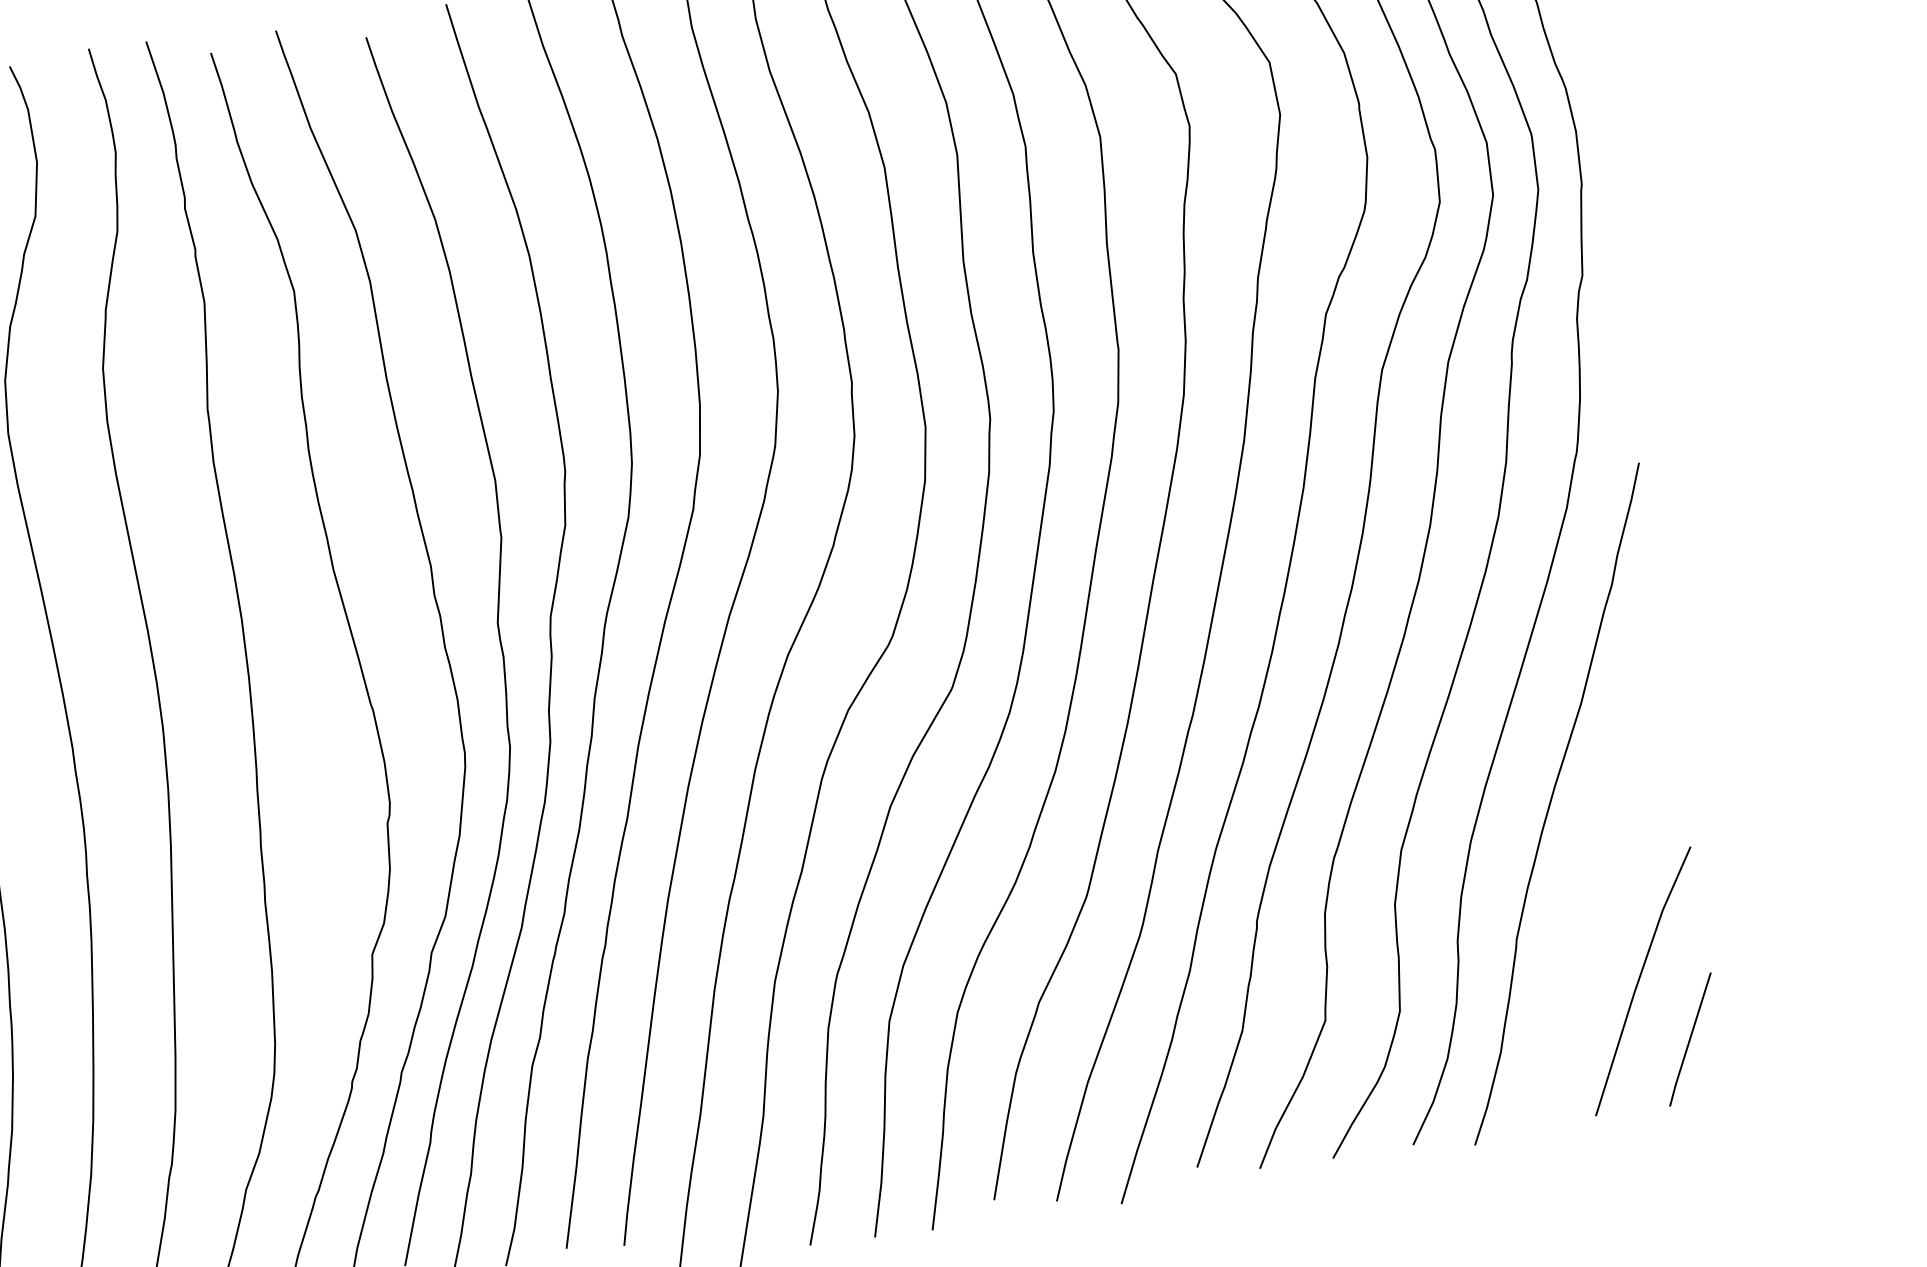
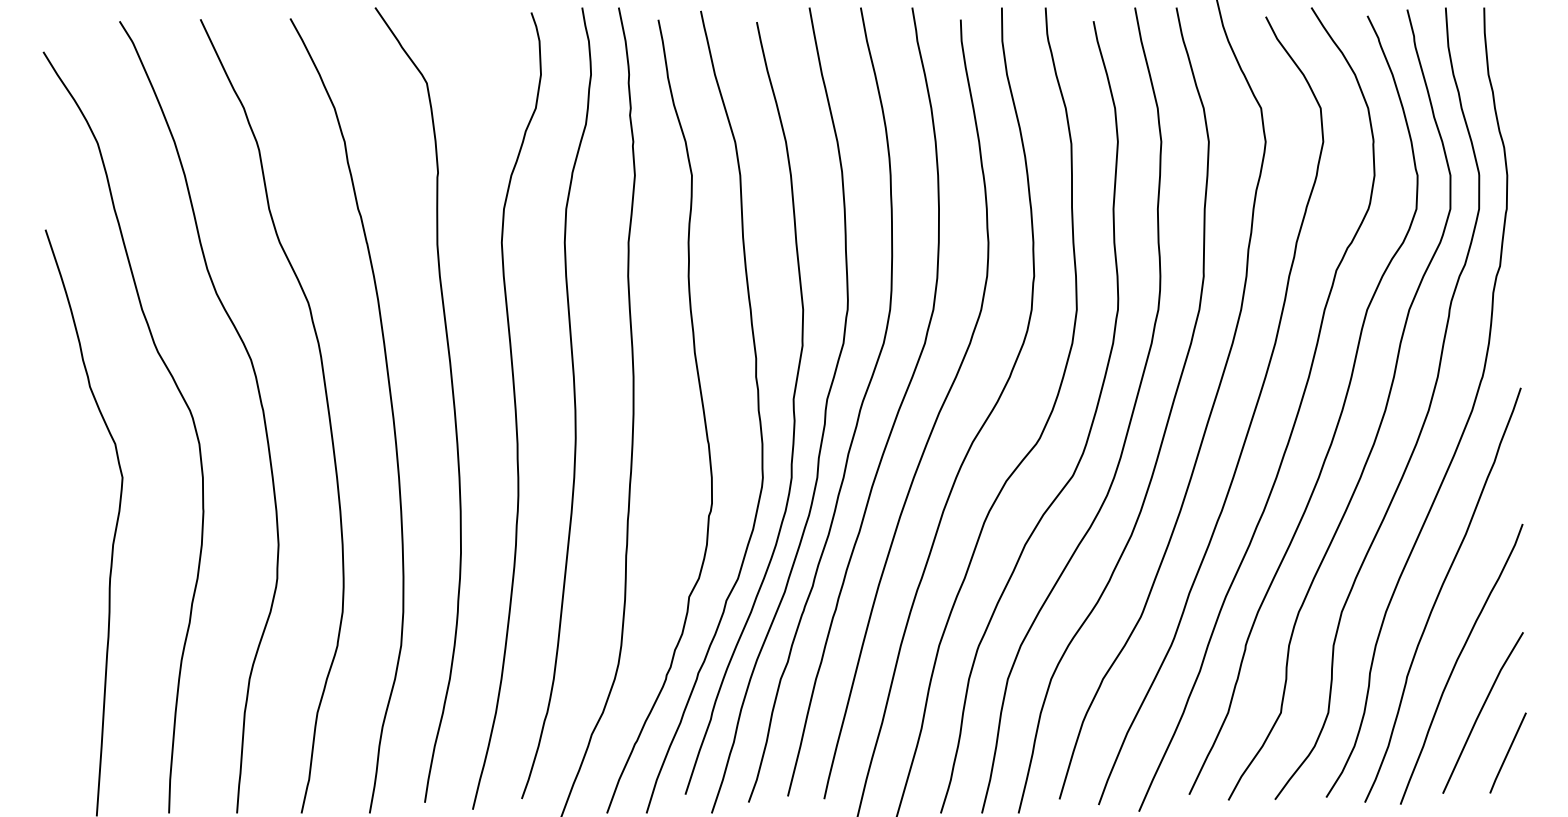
curve: (1593, 907) -> (1457, 662), added

